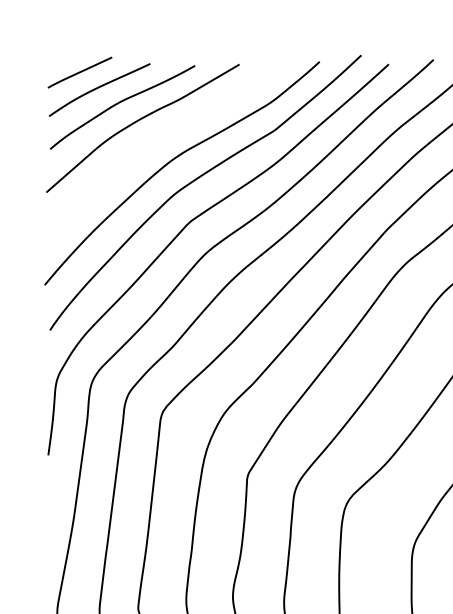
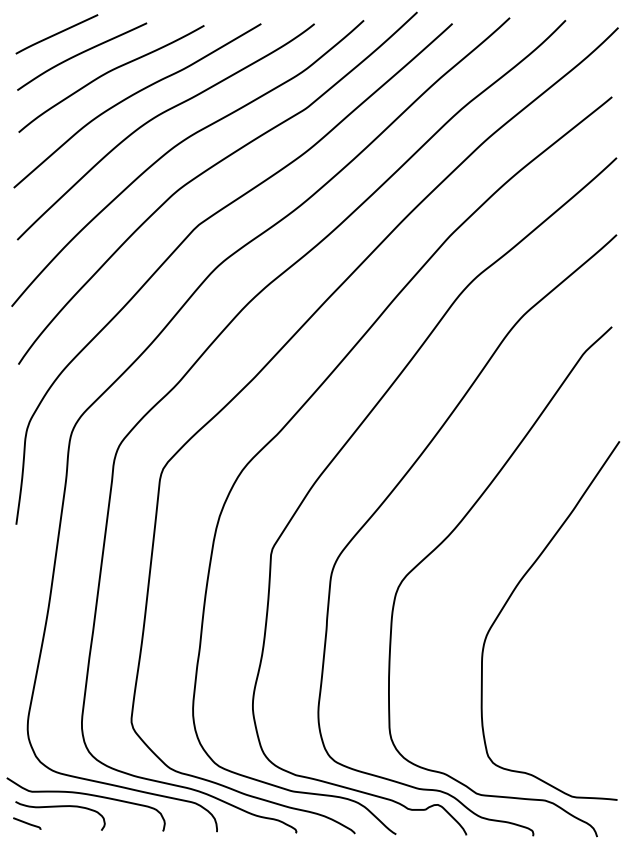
curve: (158, 137) -> (157, 117), added

